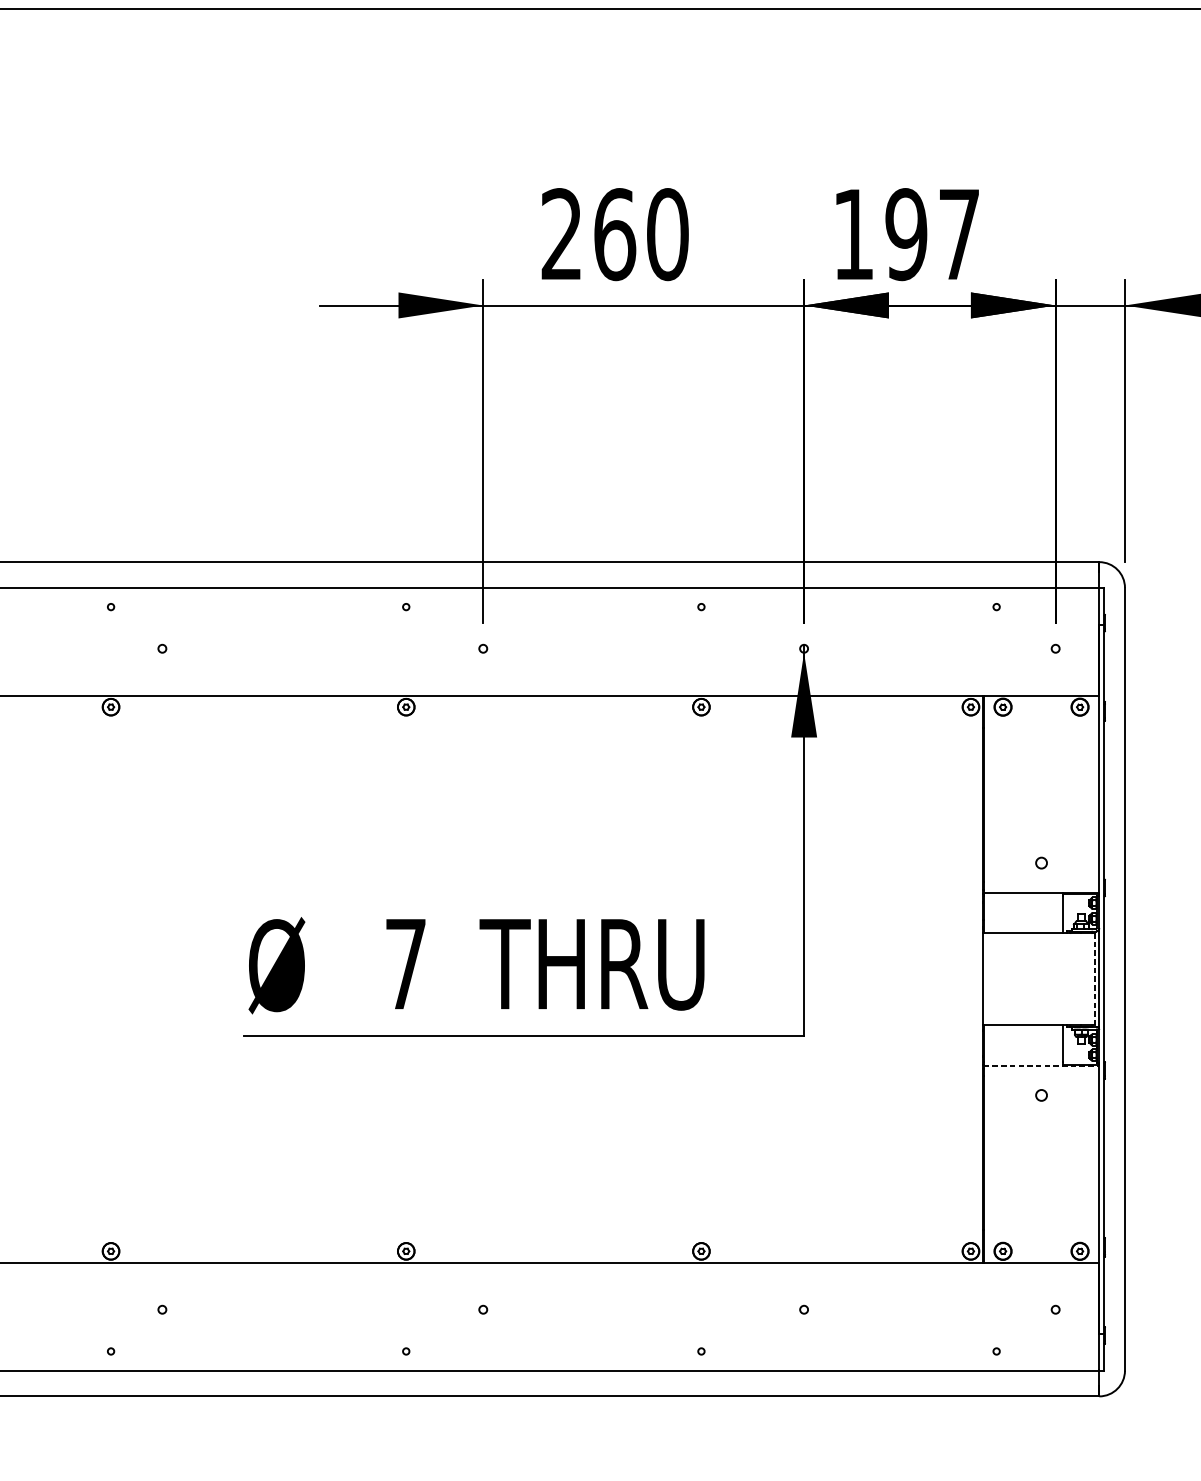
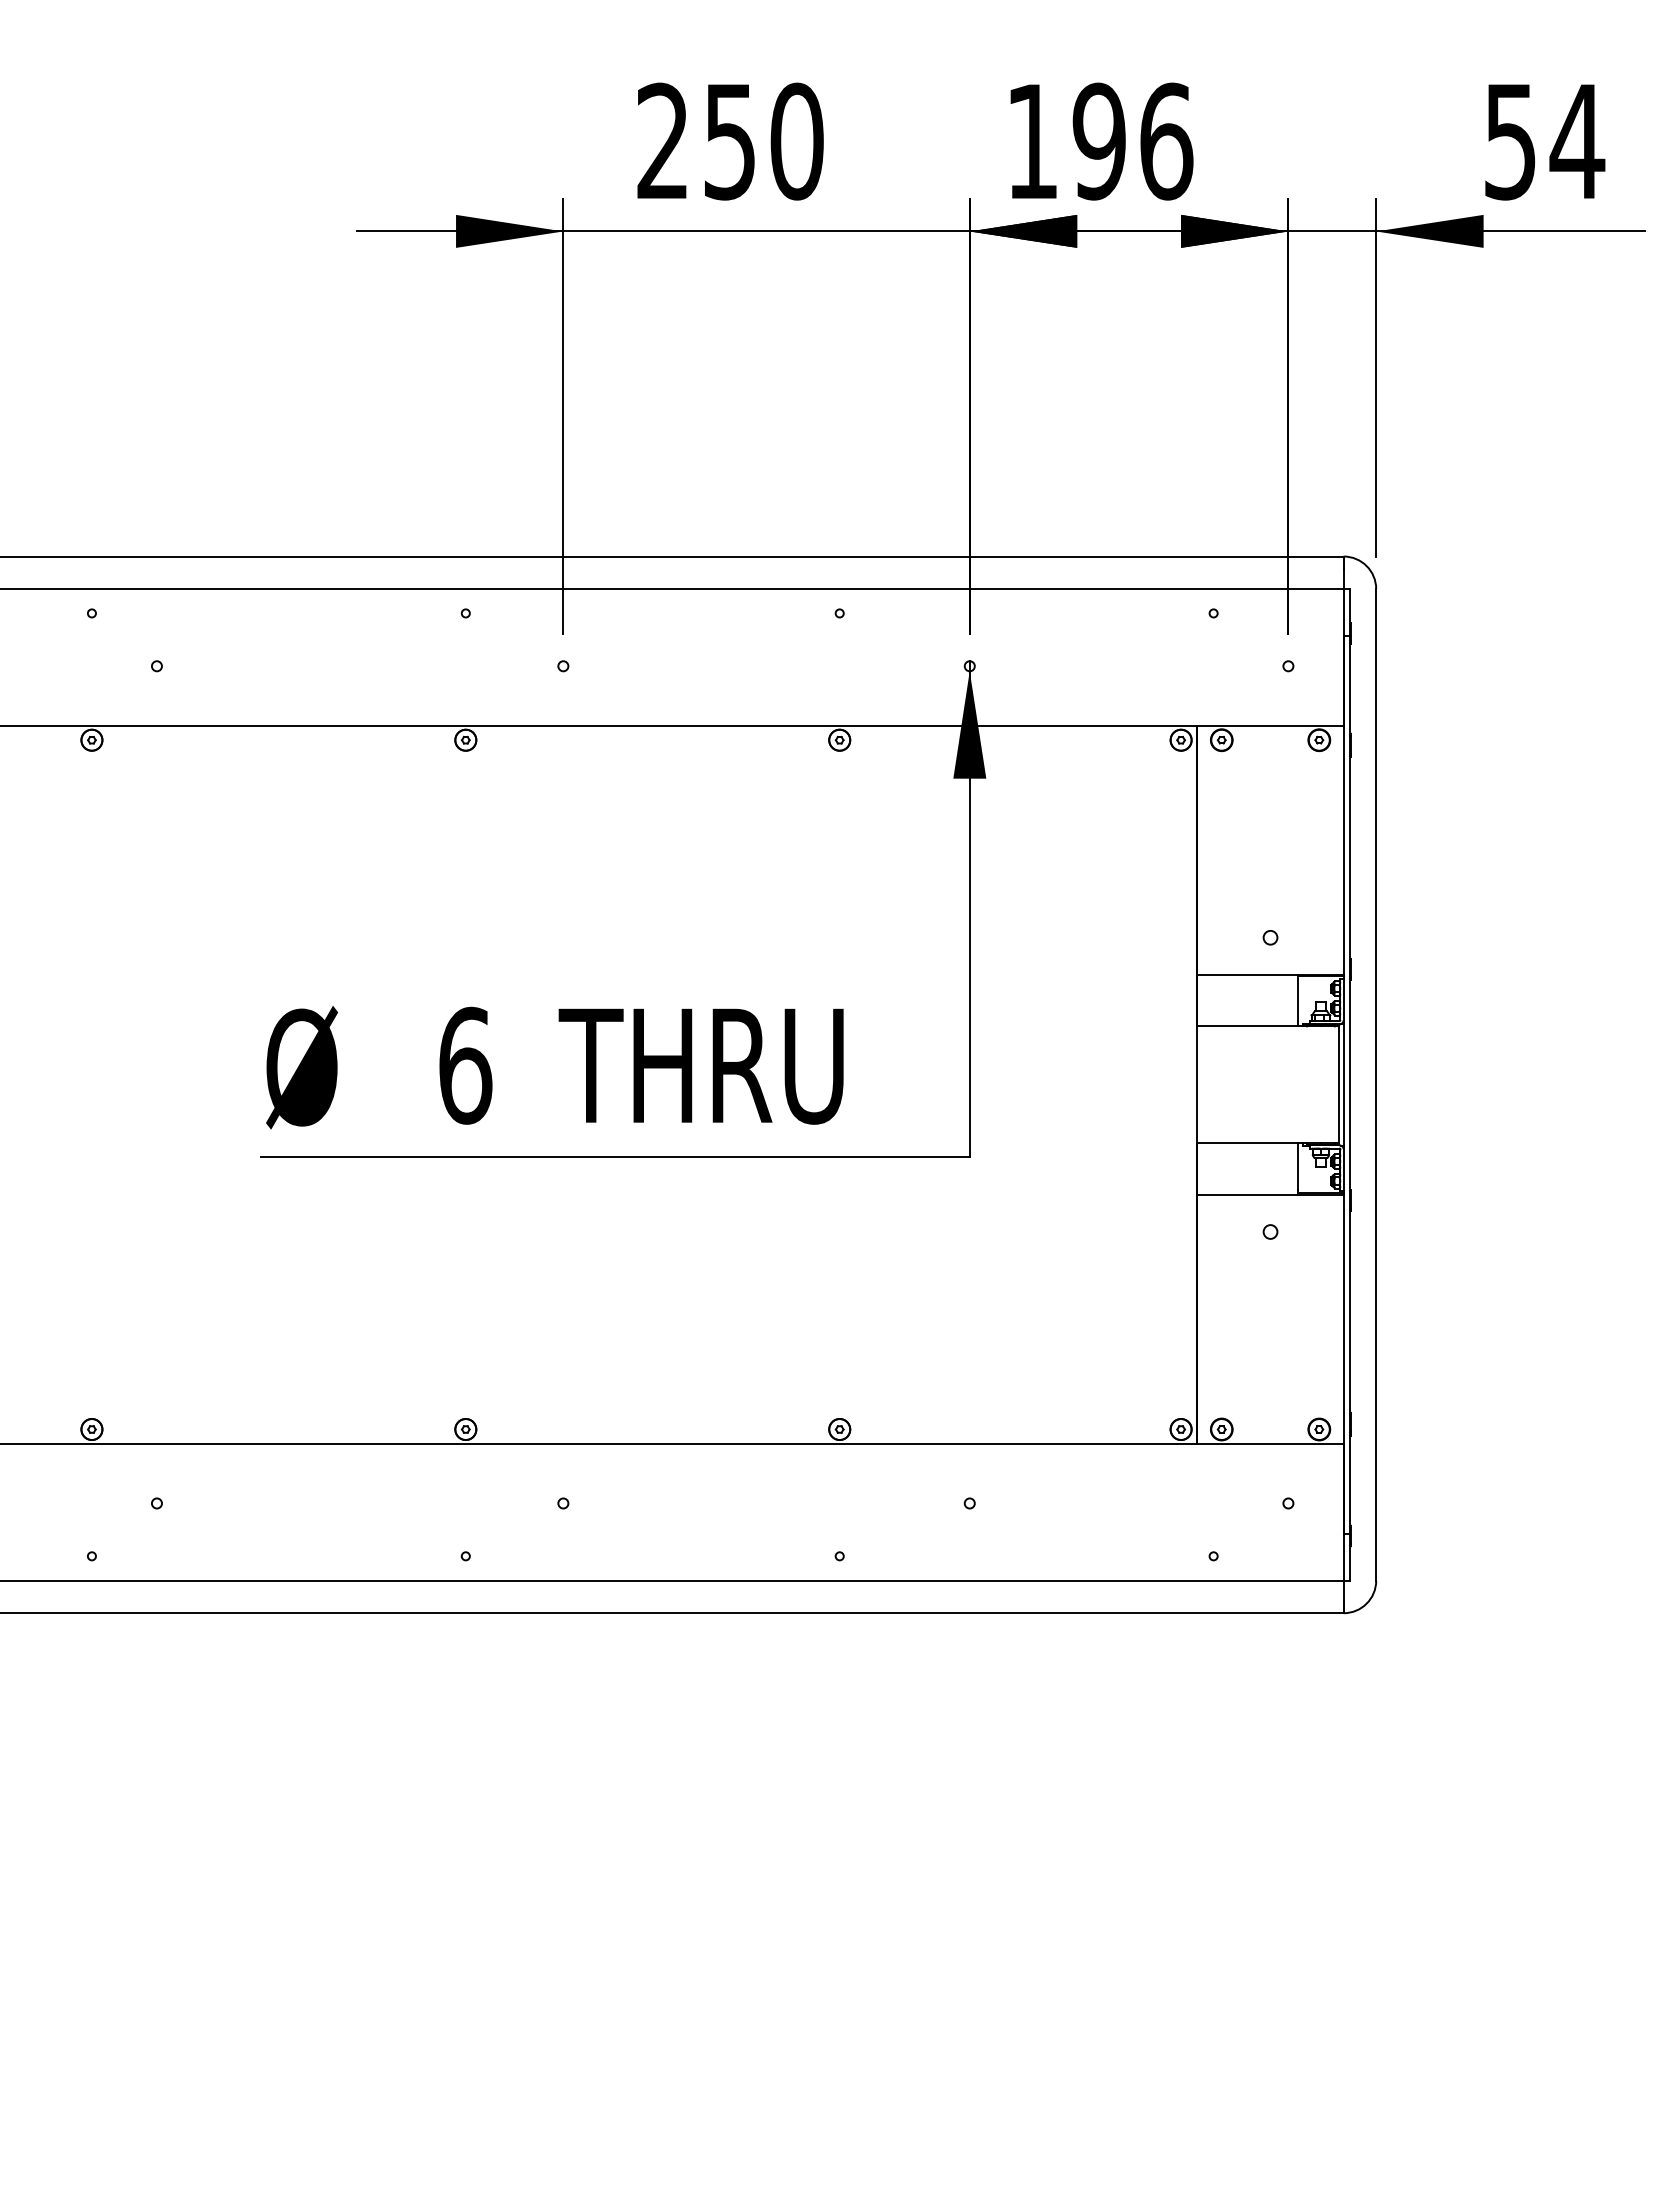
text: (615, 234) -> (730, 141), 260 -> 250
text: (959, 234) -> (1166, 141), 197 -> 196
text: (405, 963) -> (465, 1065), 7 -> 6
line: (1095, 978) -> (1338, 1084), dashed -> solid
line: (1042, 1065) -> (1271, 1194), dashed -> solid

